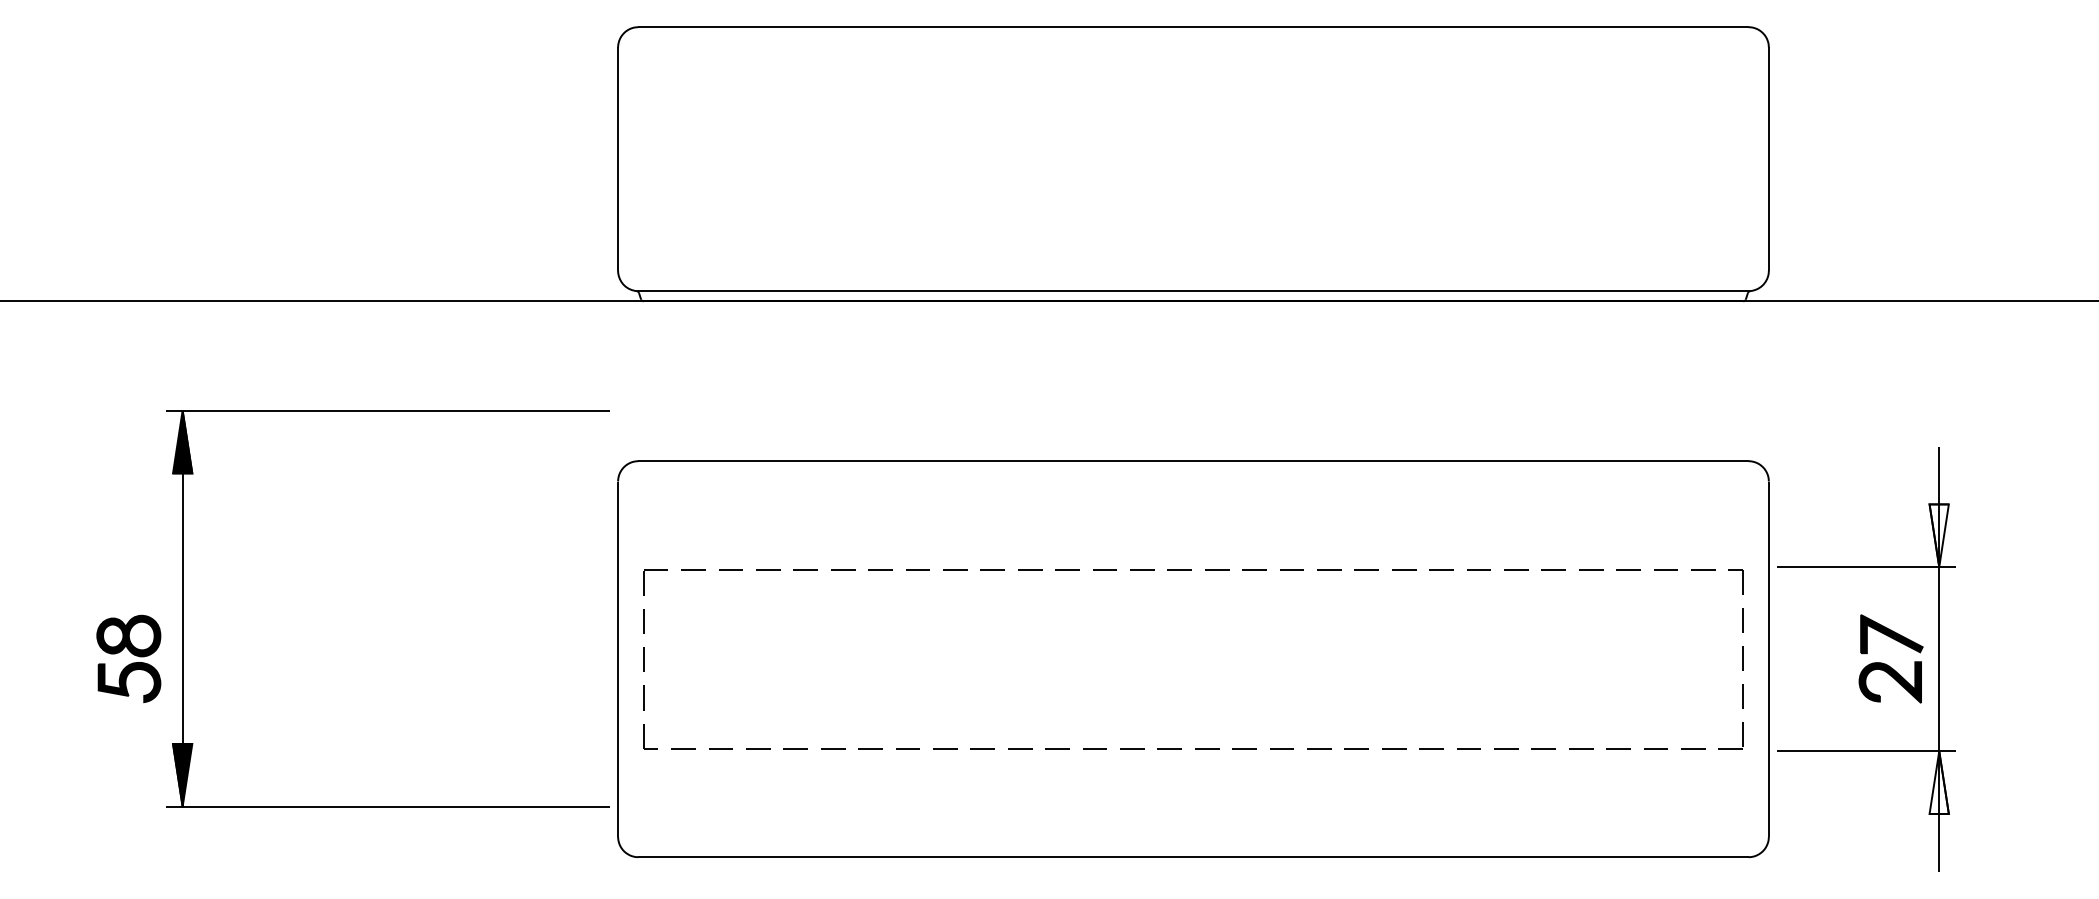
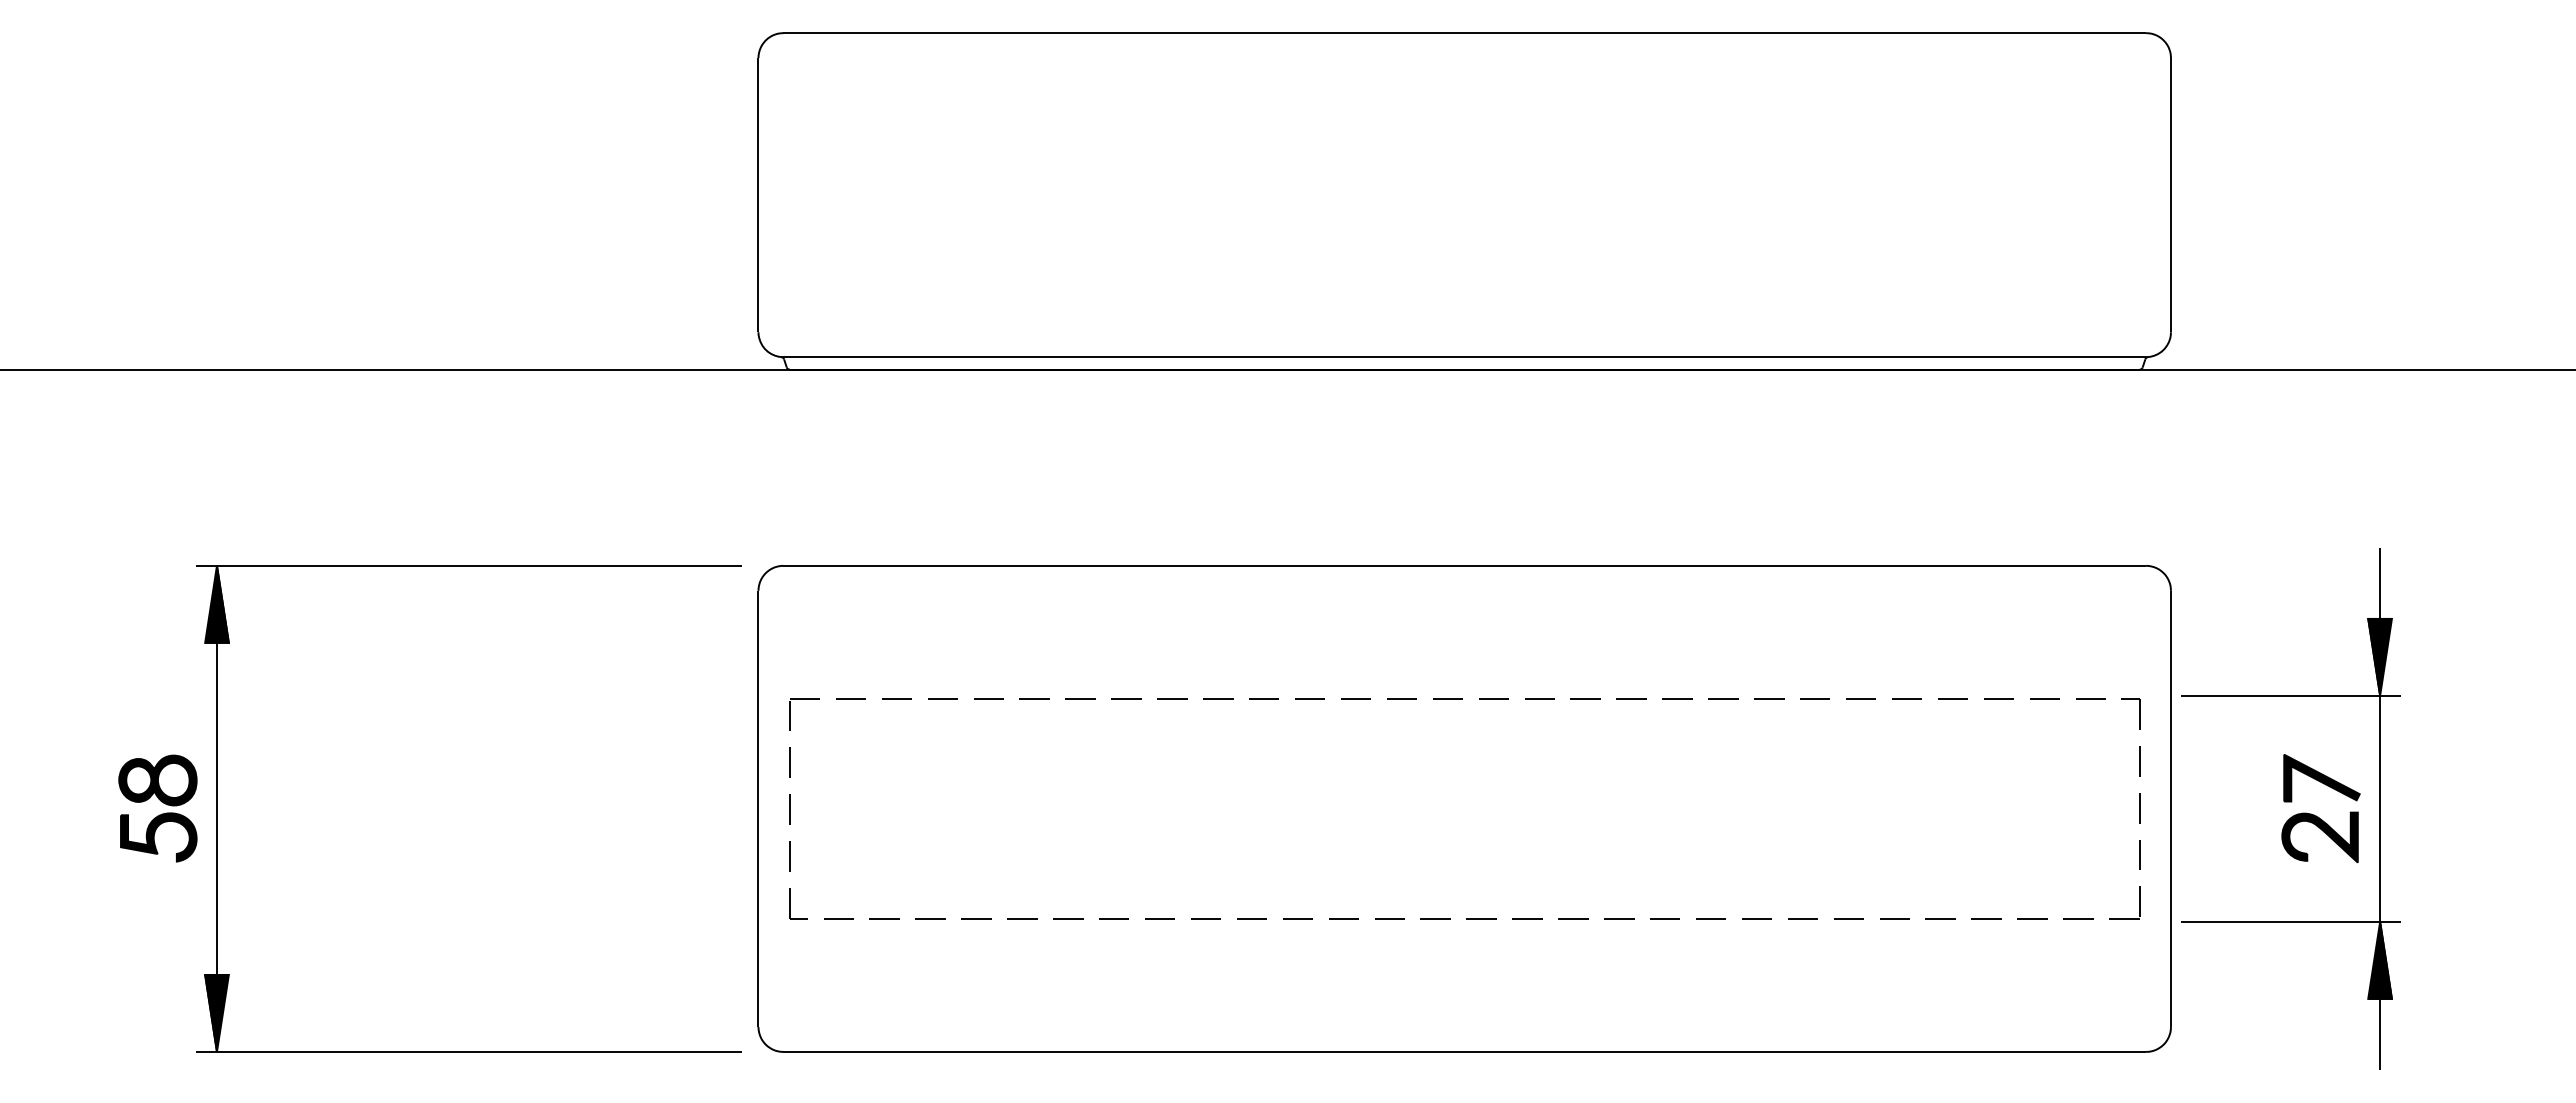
part: (387, 411) -> (468, 566), moved
fill: (1938, 535) -> (2379, 656), added
fill: (1938, 781) -> (2379, 959), added

